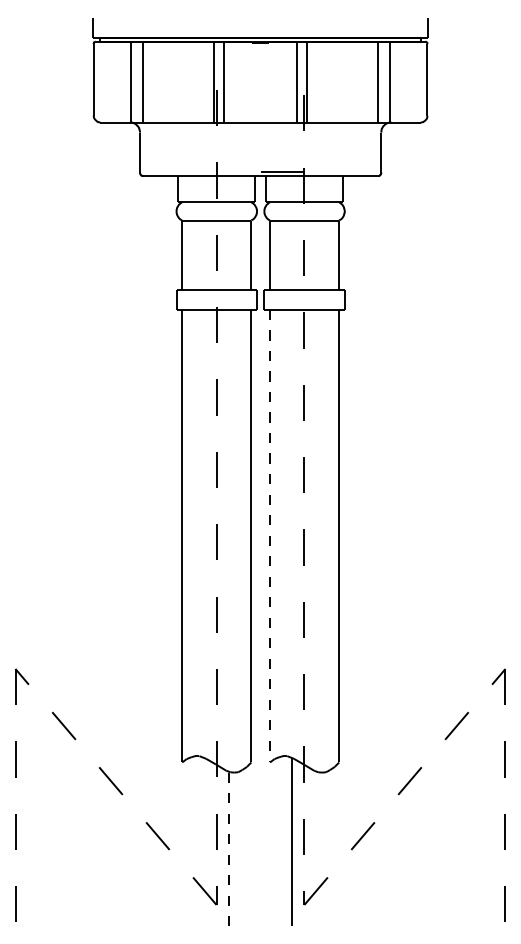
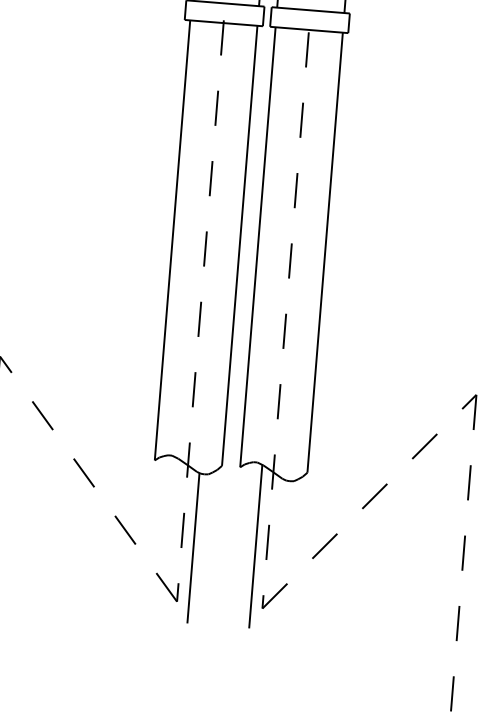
line: (270, 536) -> (258, 247), dashed -> solid
line: (228, 848) -> (193, 547), dashed -> solid

